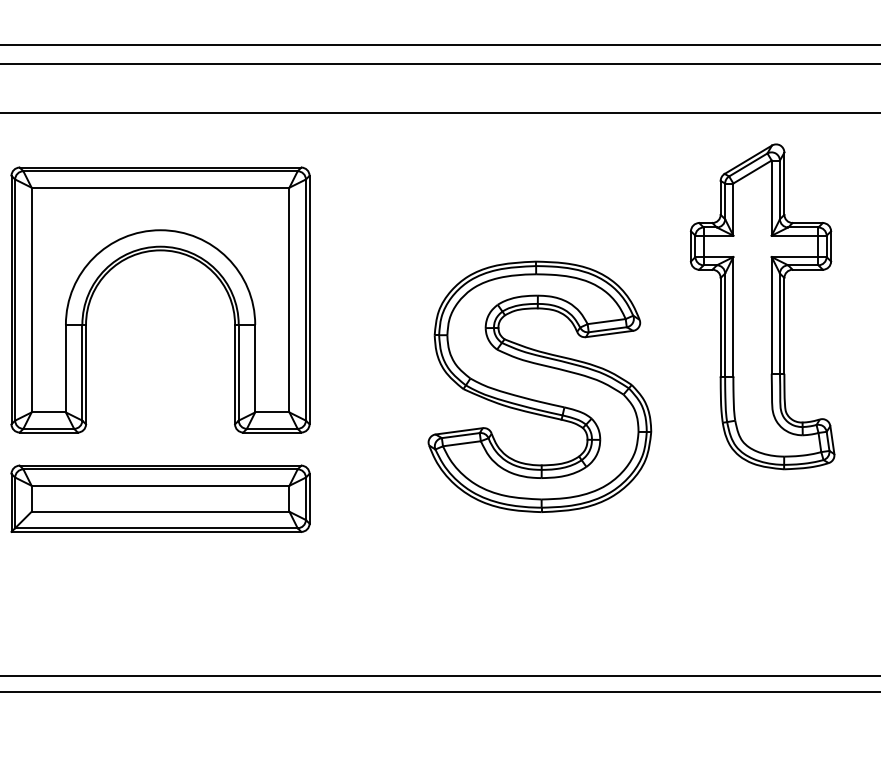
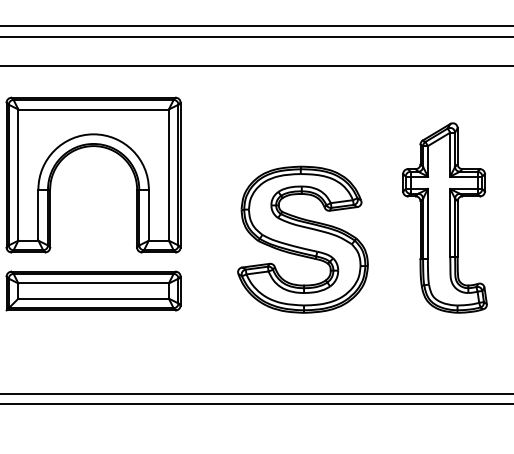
part: (761, 305) -> (444, 217), moved
part: (539, 386) -> (302, 239), moved

